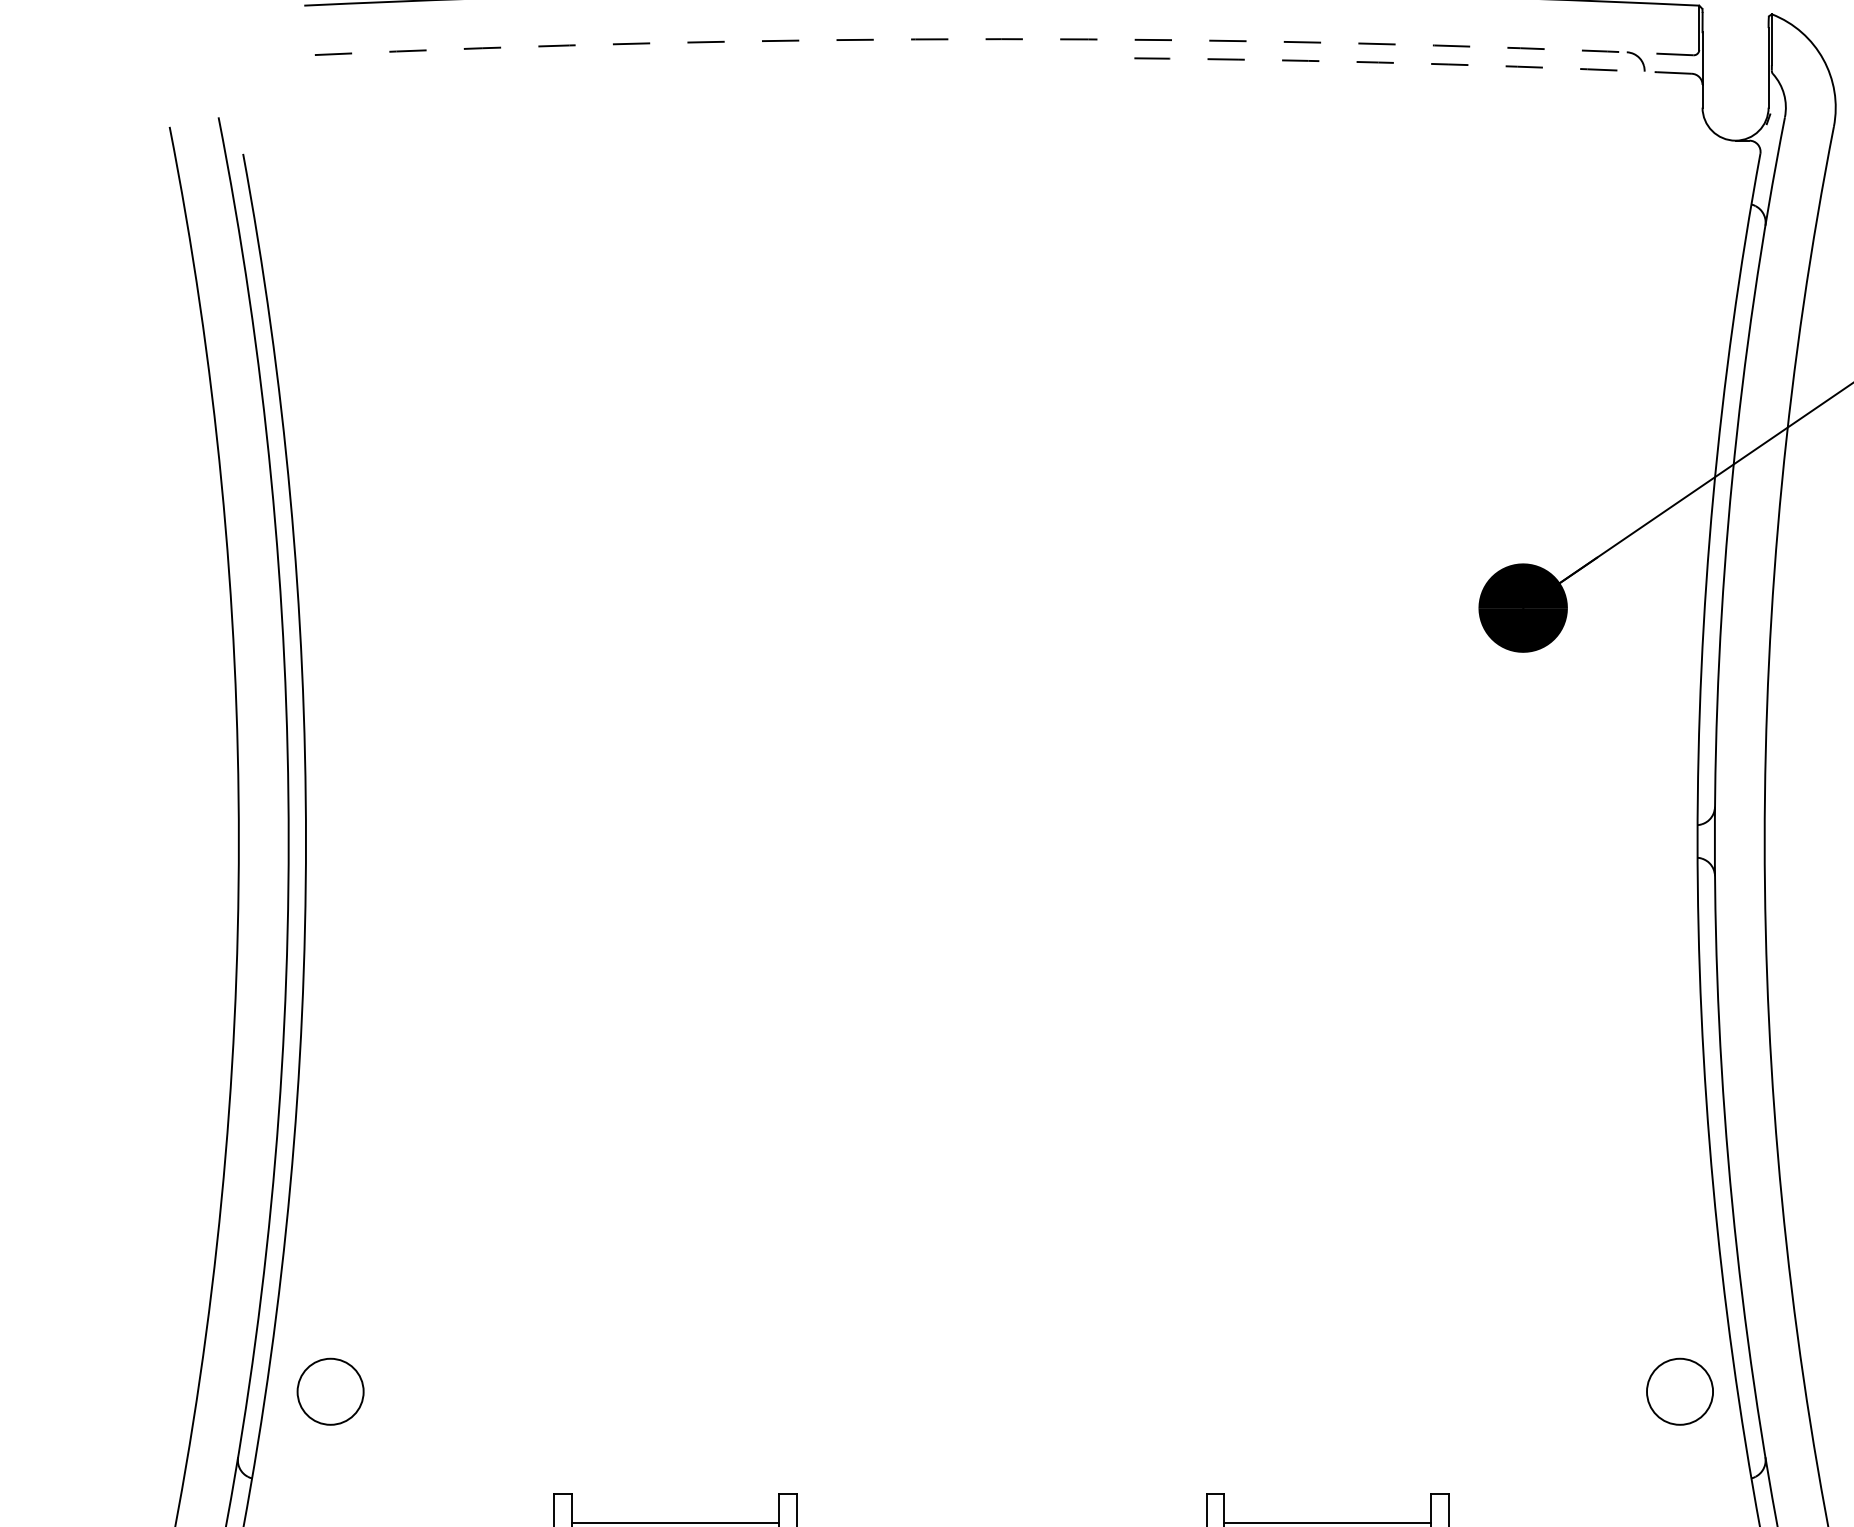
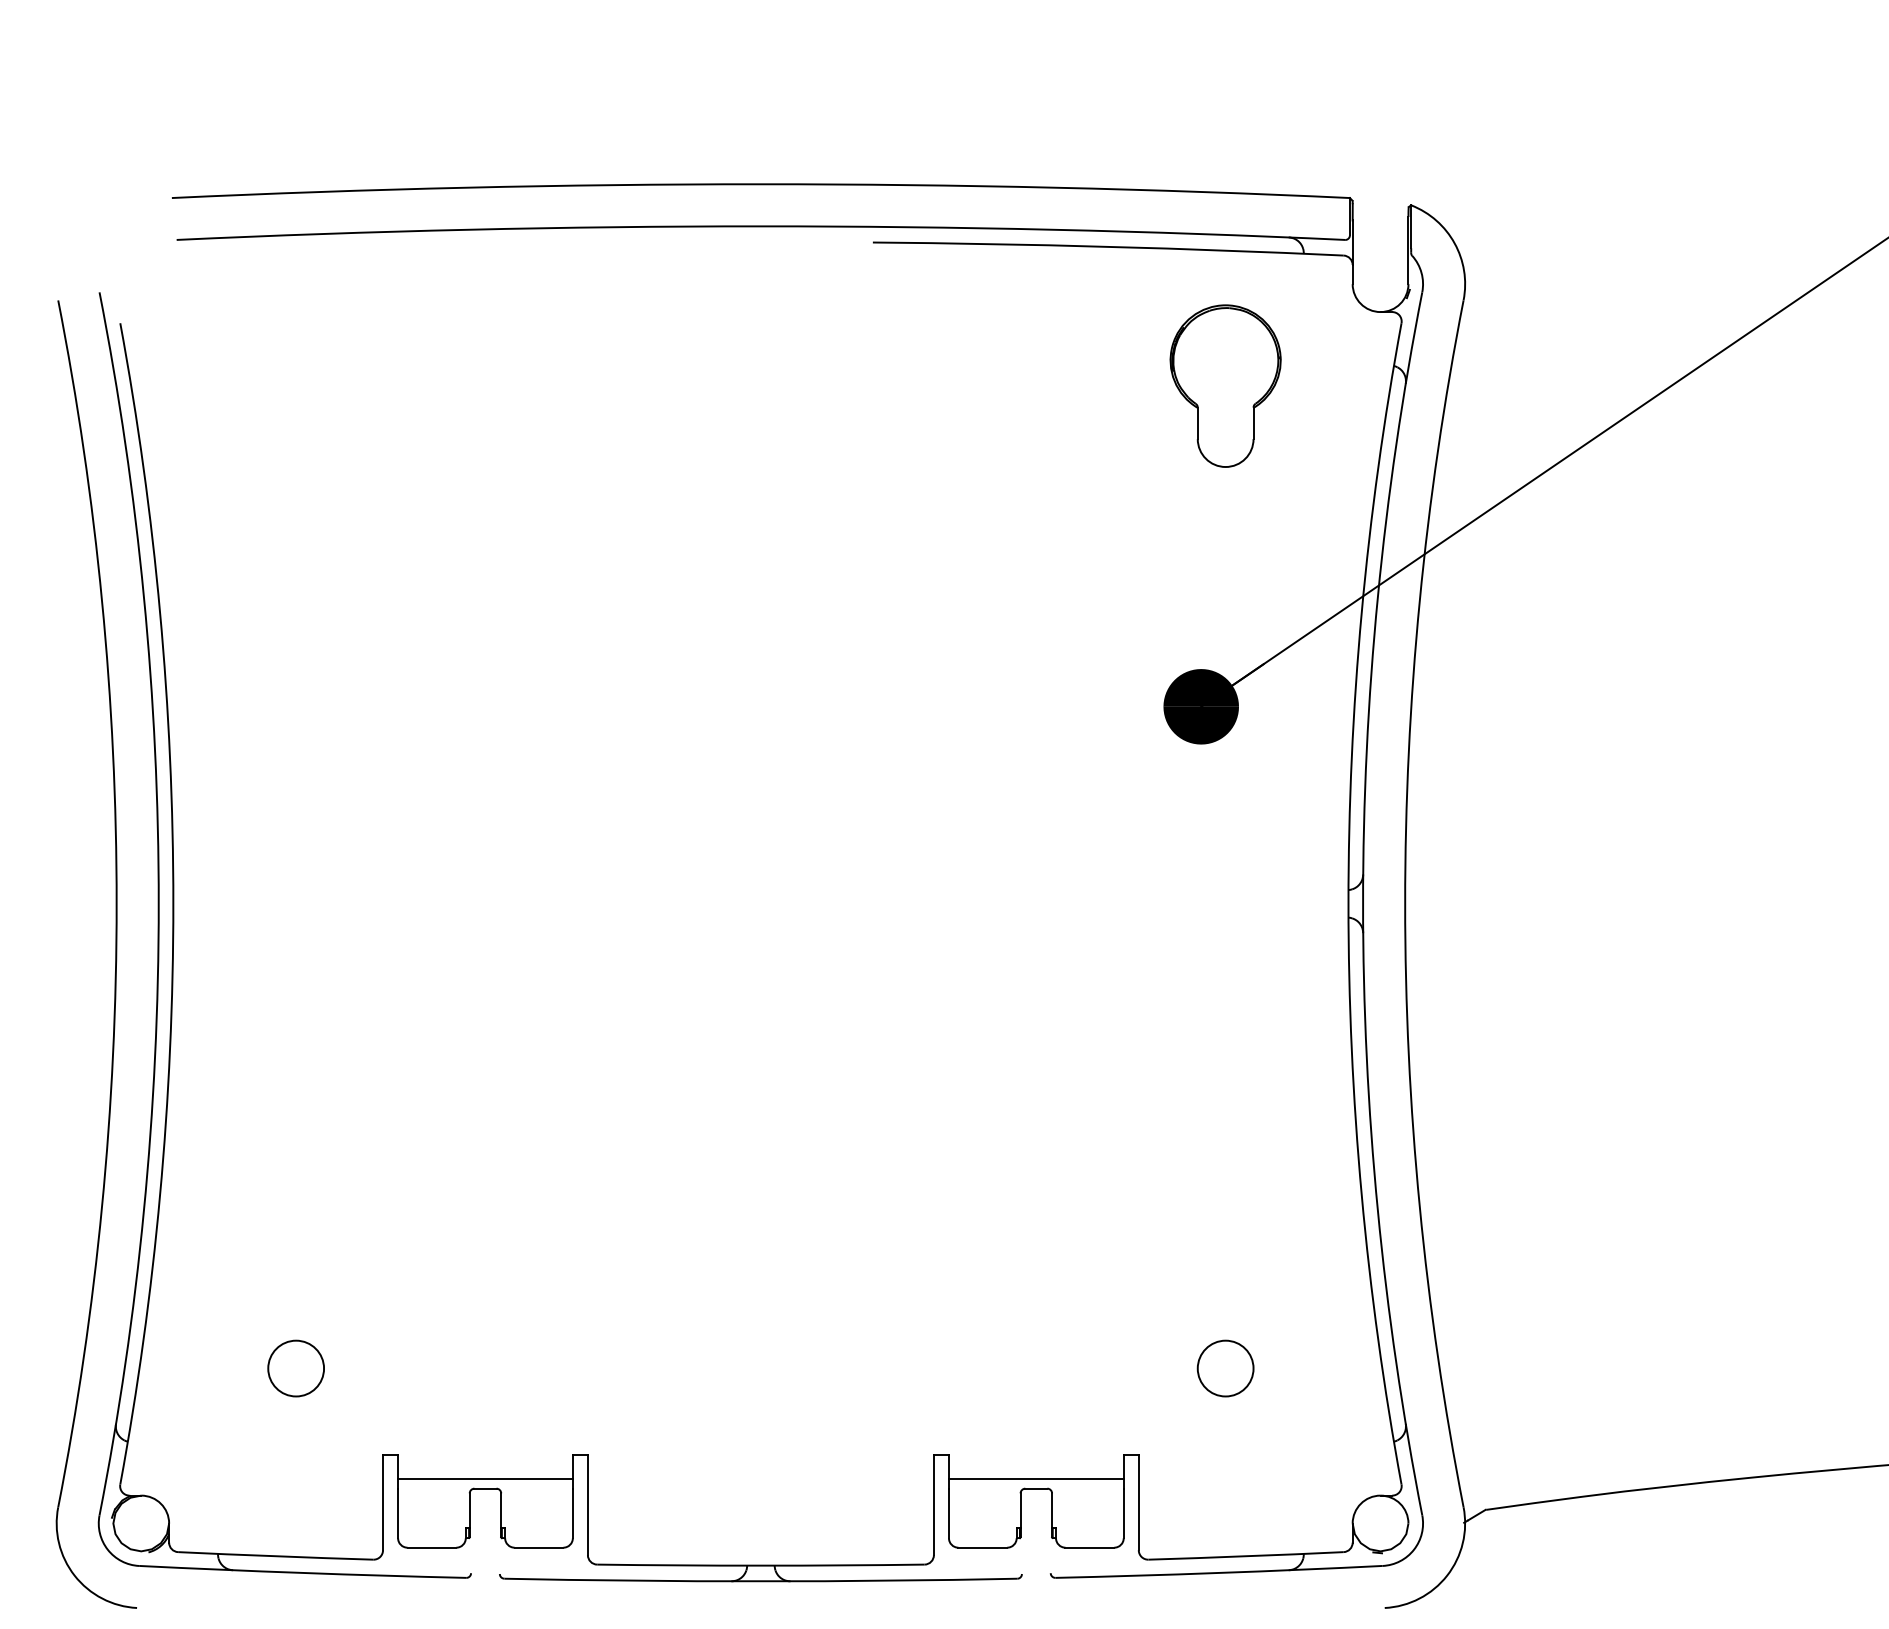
arc: (1001, 39) -> (760, 226), dashed -> solid
arc: (1413, 63) -> (1108, 246), dashed -> solid
part: (1551, 227) -> (1225, 385), added
circle: (329, 1391) -> (295, 1368), moved
circle: (1679, 1391) -> (1225, 1368), moved

